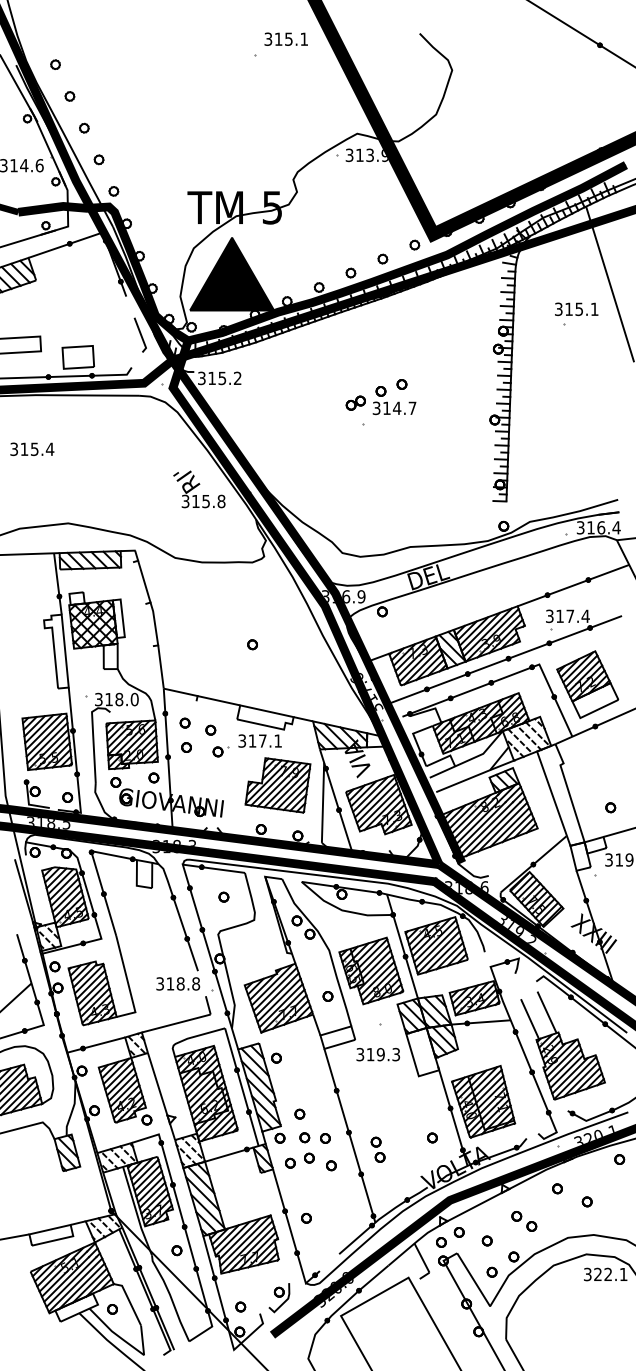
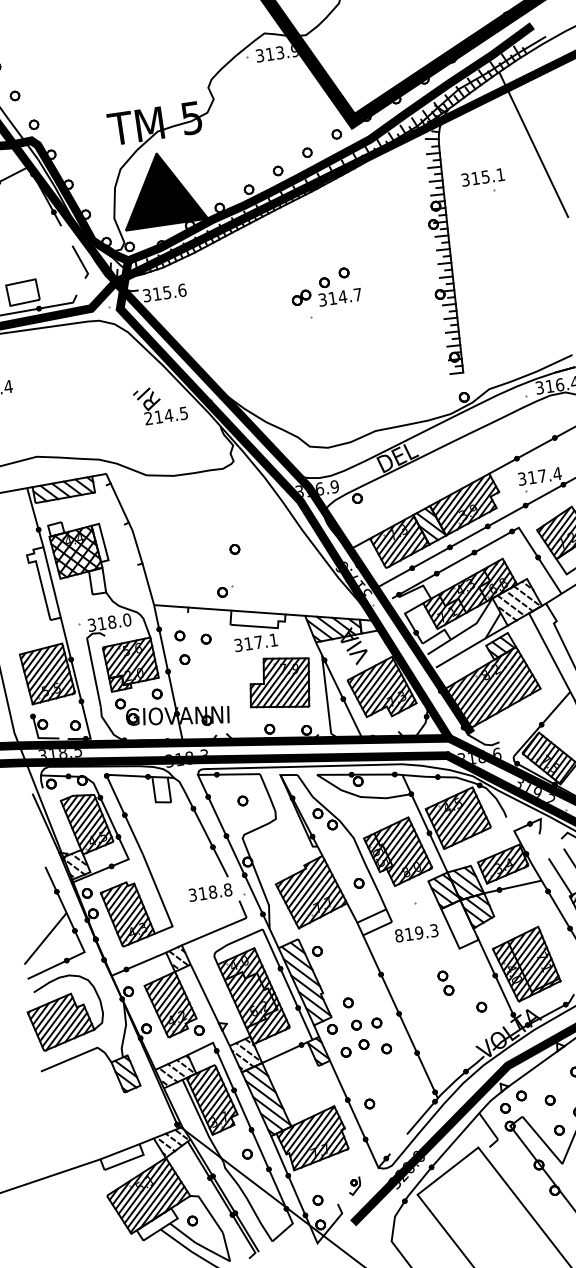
text: (576, 308) -> (482, 176), moved
text: (237, 378) -> (182, 290), 315.2 -> 315.6
text: (203, 501) -> (166, 415), 315.8 -> 214.5
part: (220, 751) -> (224, 591), moved
text: (360, 1054) -> (399, 935), 319.3 -> 819.3
part: (377, 1149) -> (445, 983), moved
part: (279, 1298) -> (354, 1186), size x0.6

